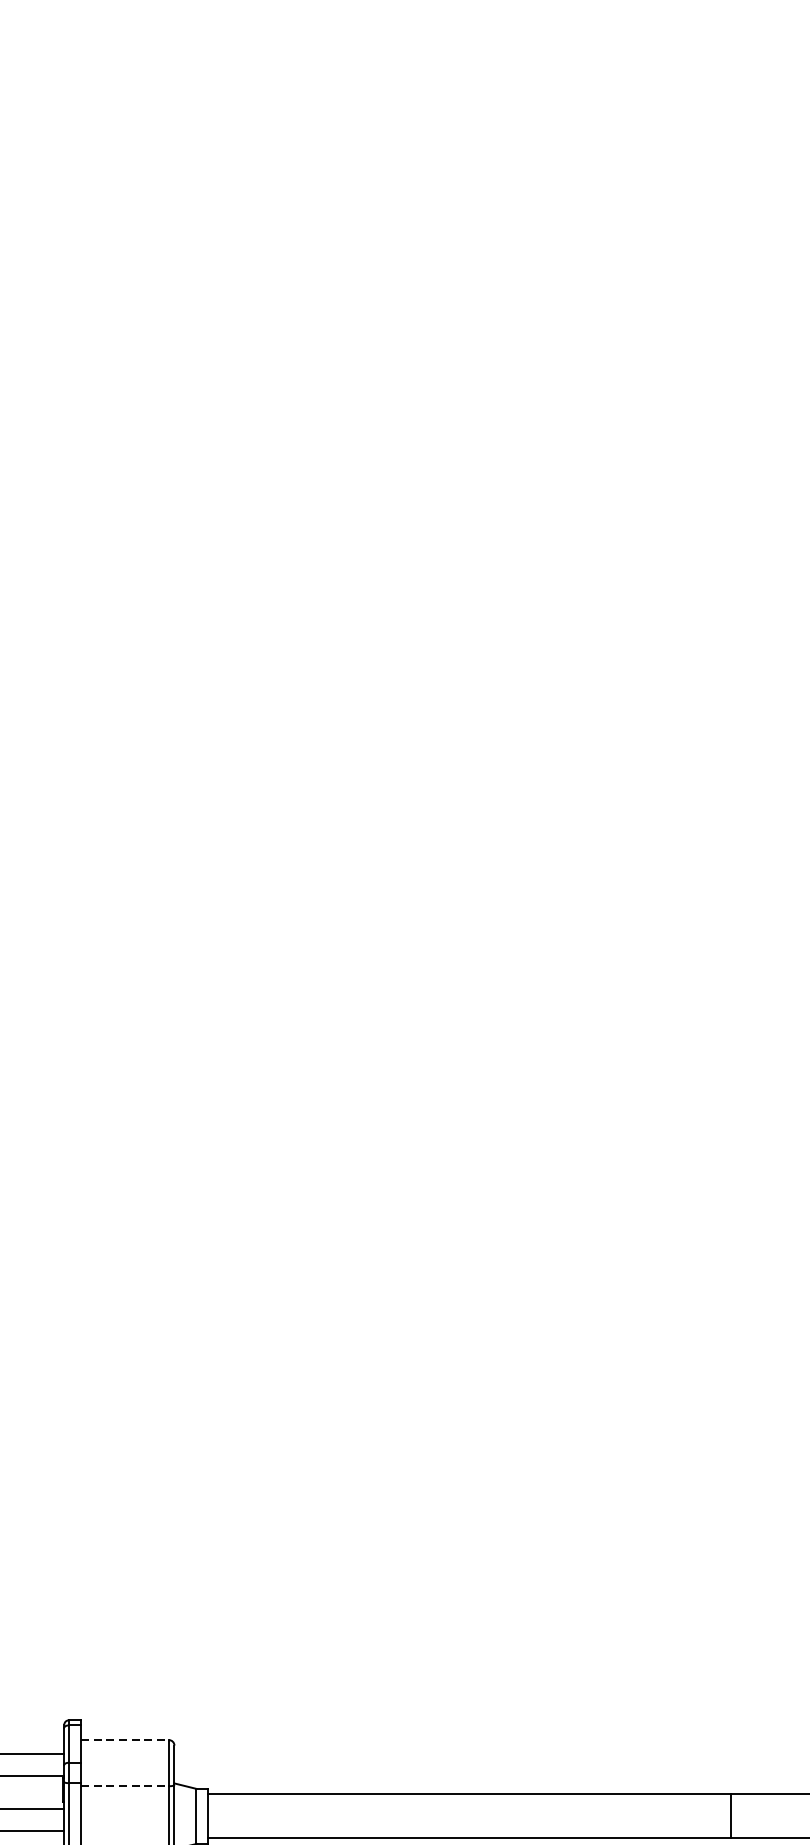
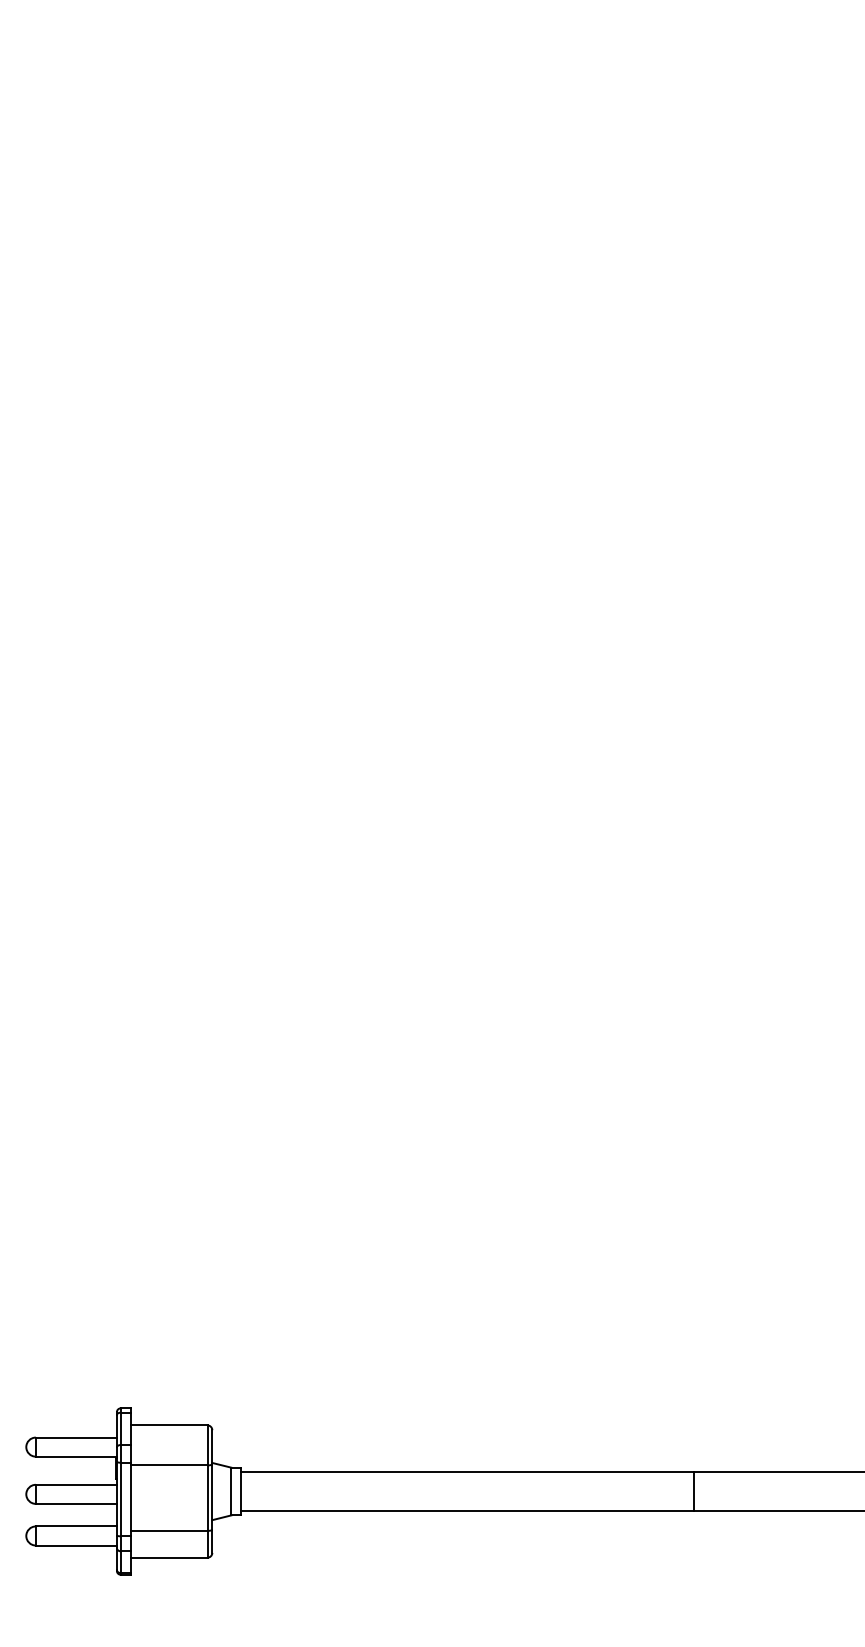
line: (125, 1740) -> (169, 1425), dashed -> solid
line: (125, 1786) -> (169, 1465), dashed -> solid

